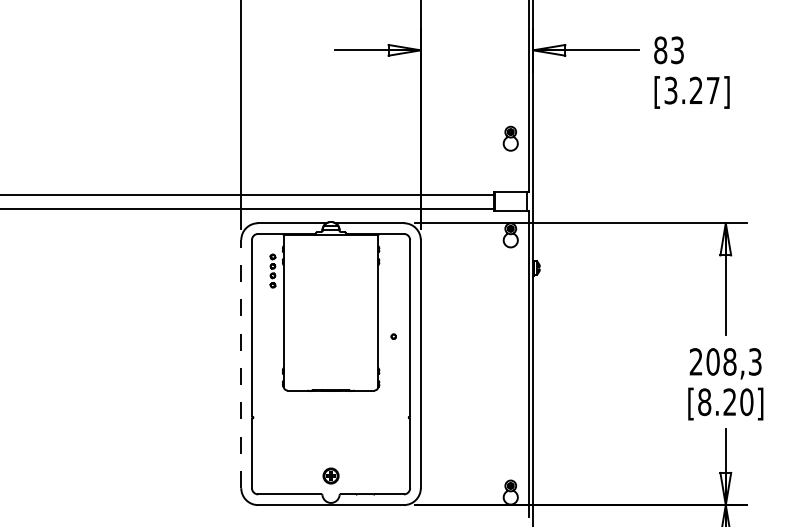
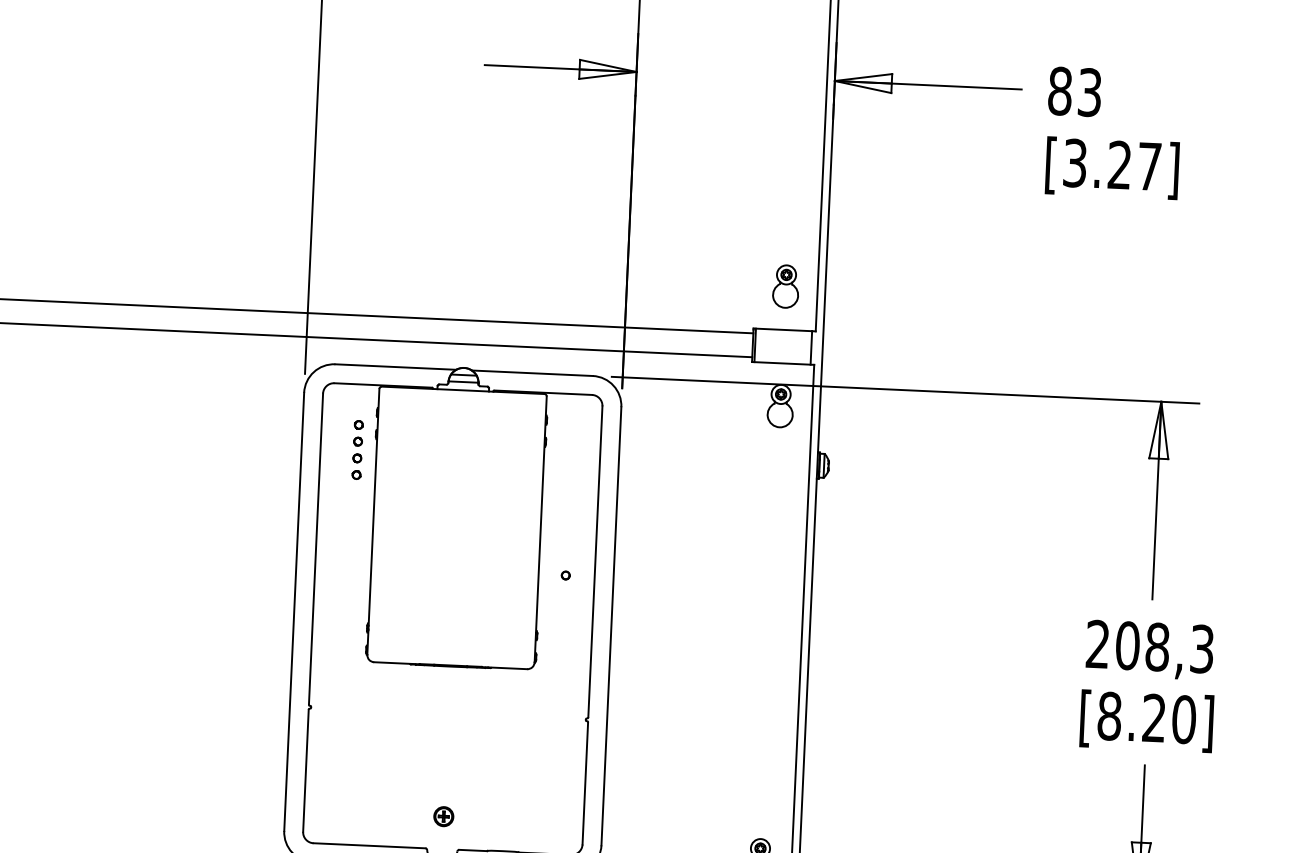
part: (510, 138) -> (785, 286), moved
line: (241, 363) -> (294, 610), dashed -> solid
part: (330, 475) -> (442, 815), size x0.71

